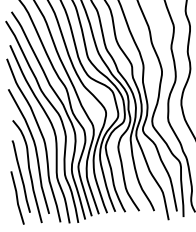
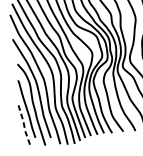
line: (17, 198) -> (24, 126), solid -> dashed

